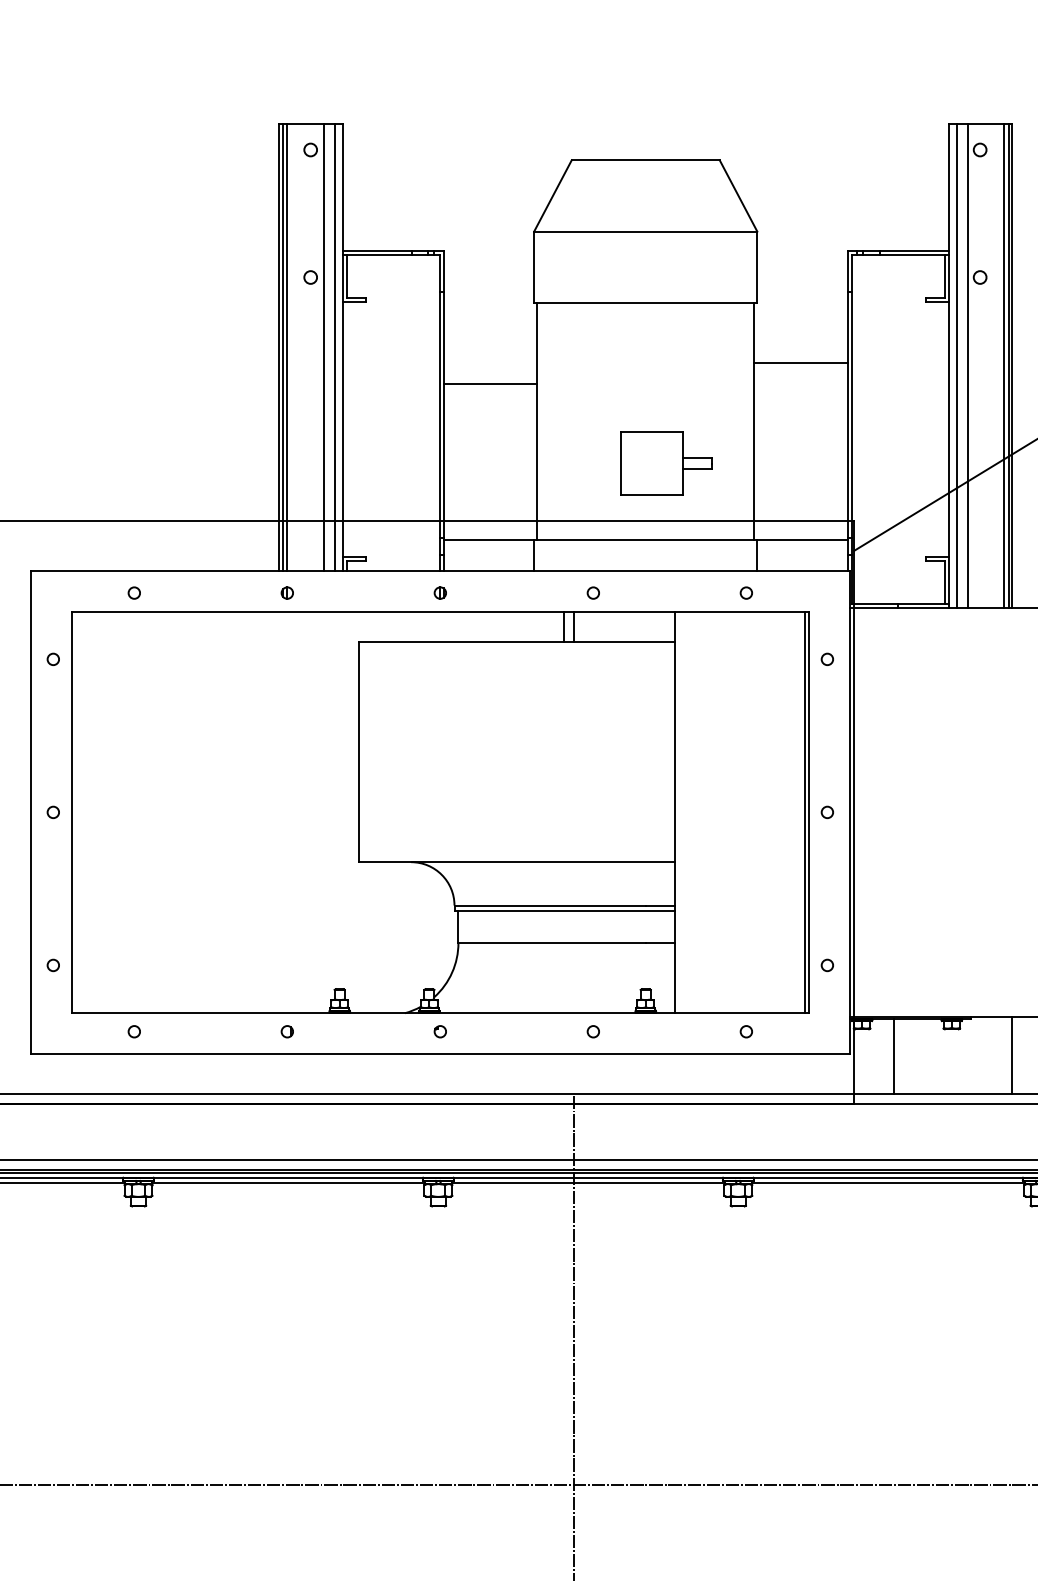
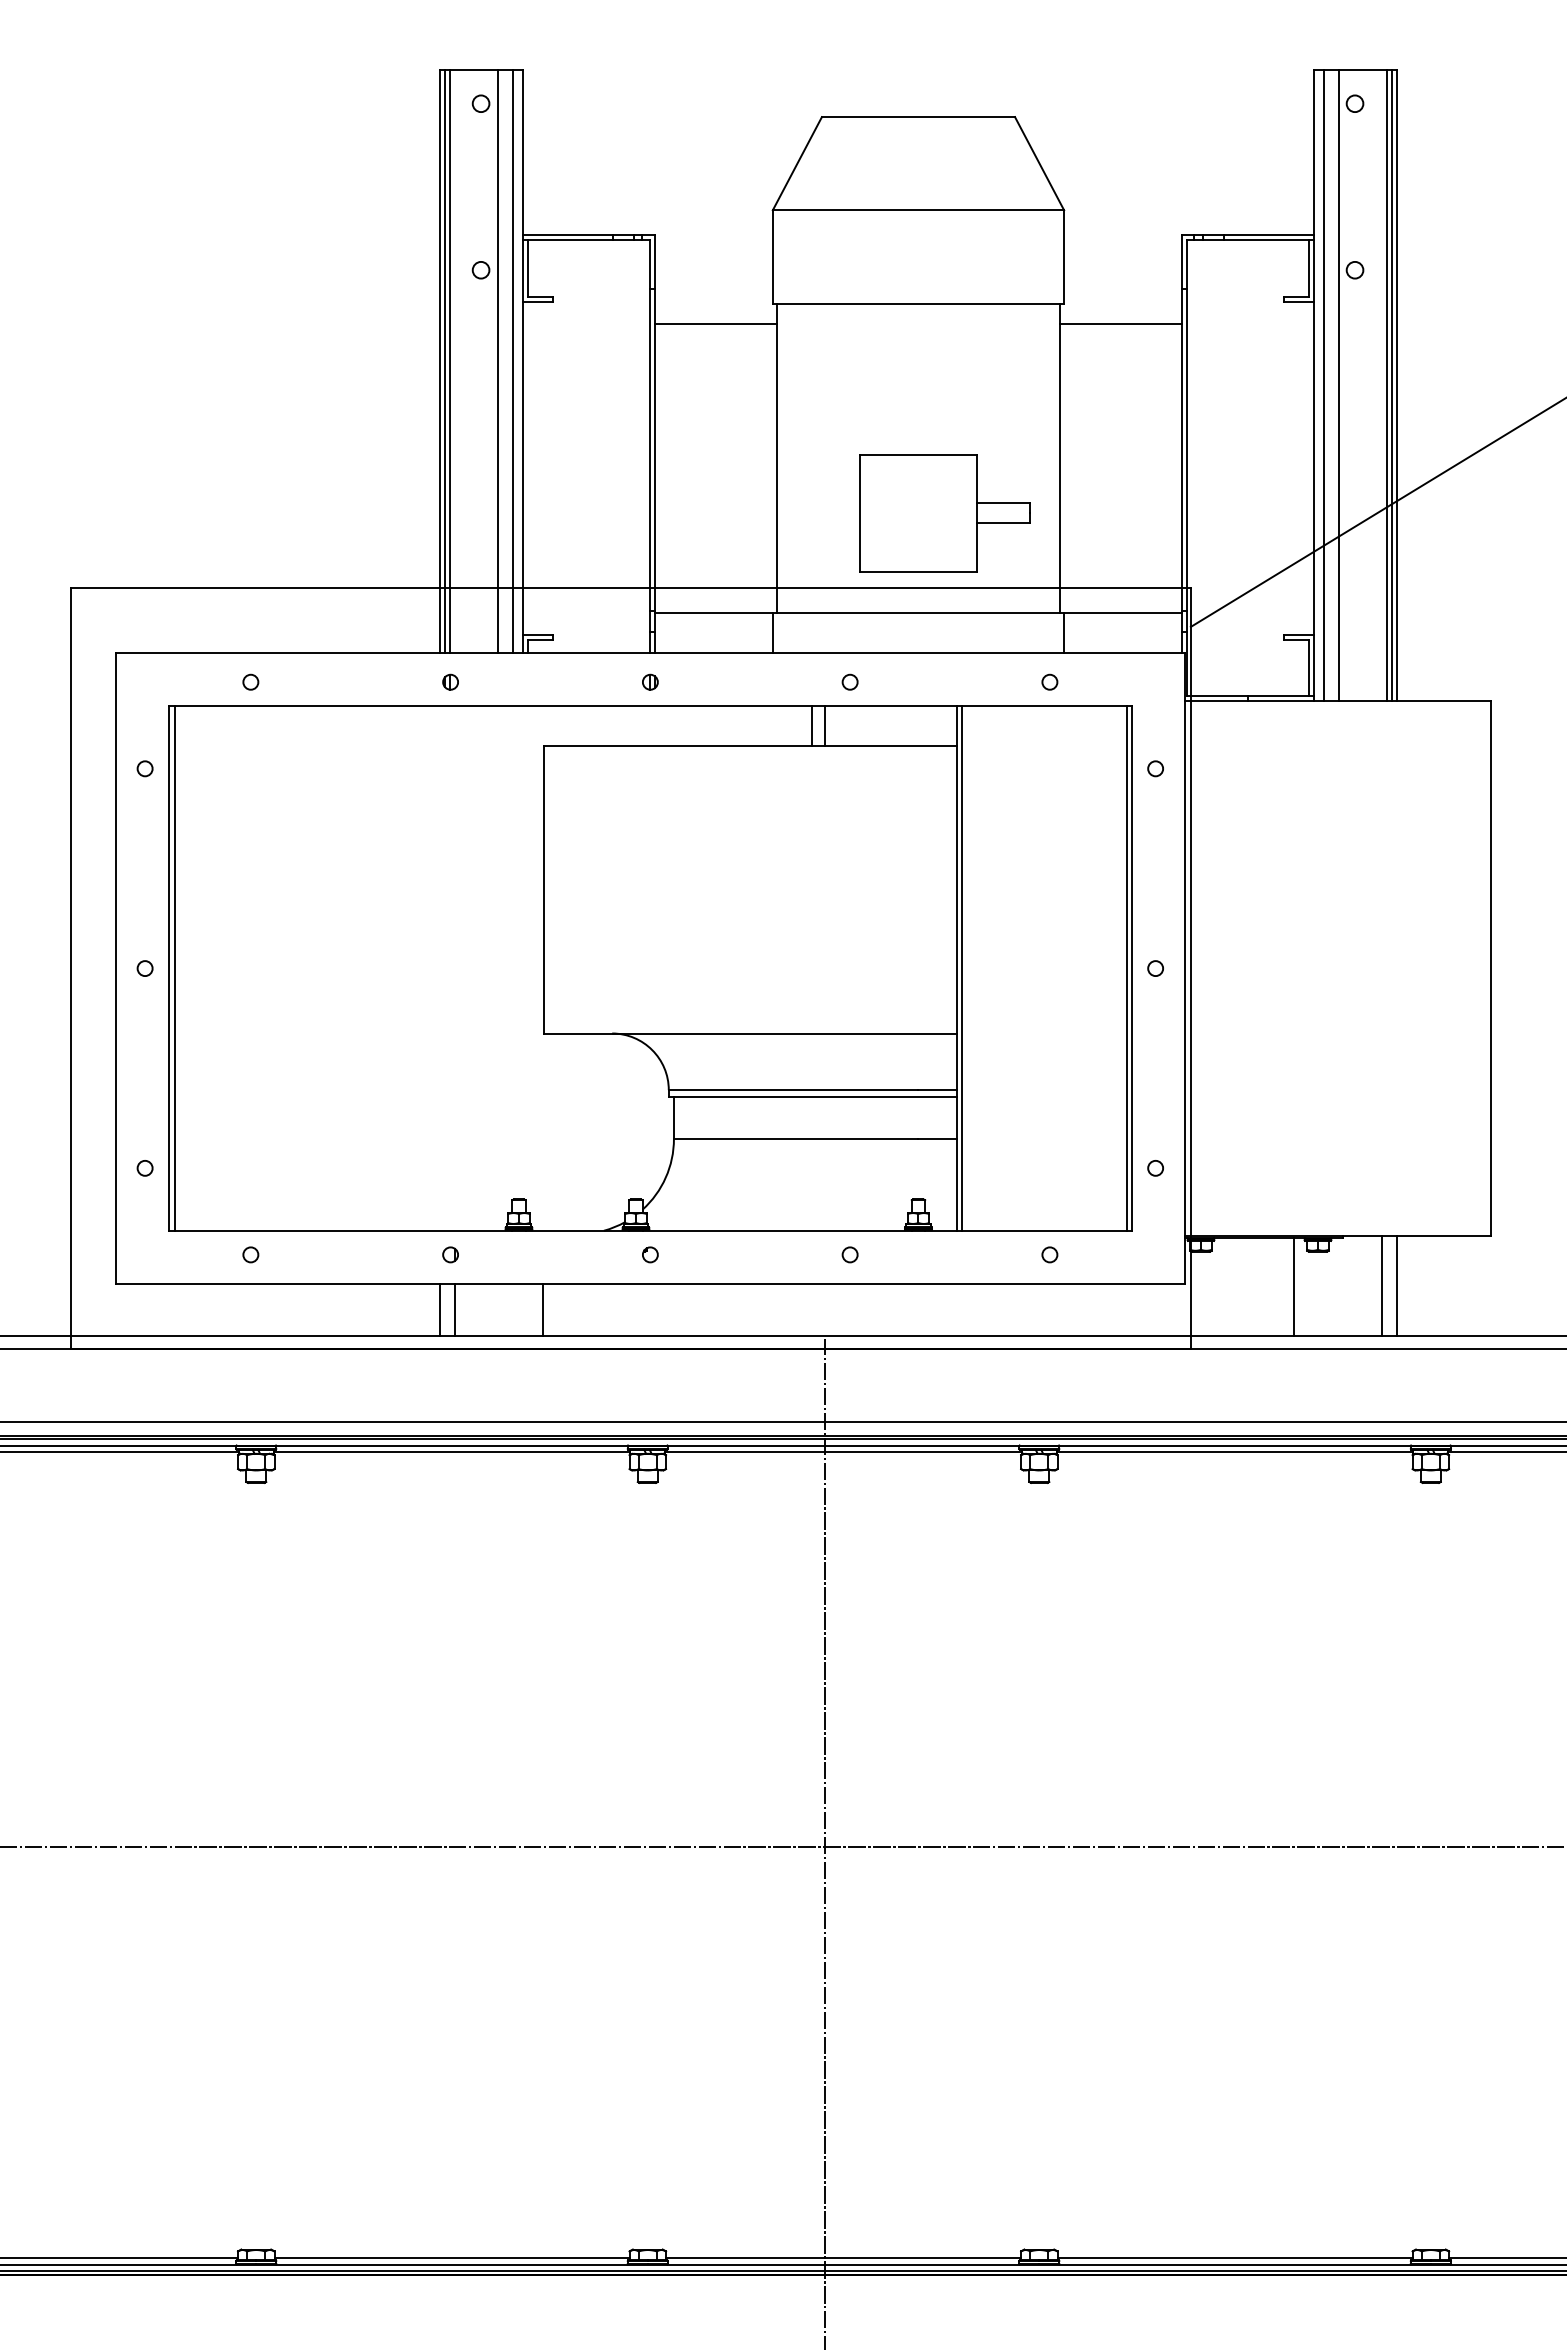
line: (800, 362) -> (1120, 323), moved
line: (490, 384) -> (715, 323), moved
part: (665, 463) -> (944, 513), size x1.43
line: (75, 812) -> (174, 968), added
line: (678, 812) -> (961, 968), added
line: (893, 1055) -> (1294, 1286), moved
line: (1001, 1055) -> (1382, 1285), added
line: (278, 1073) -> (439, 1309), added
line: (290, 1073) -> (454, 1309), added
line: (357, 1073) -> (542, 1309), added

